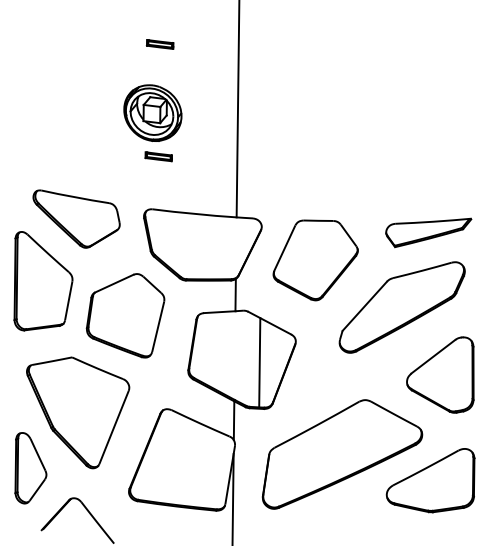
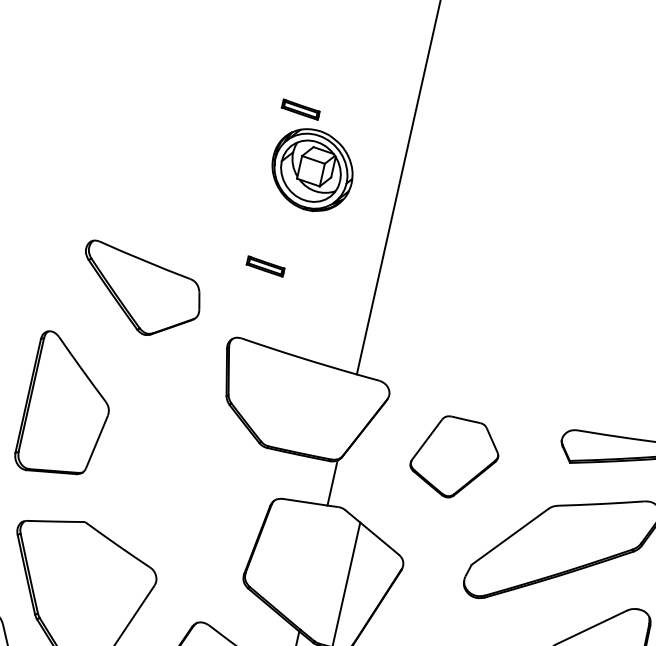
part: (152, 112) -> (312, 169), moved
part: (76, 218) -> (140, 290), moved
part: (315, 260) -> (454, 458), size x0.7
part: (125, 315) -> (172, 479), removed

